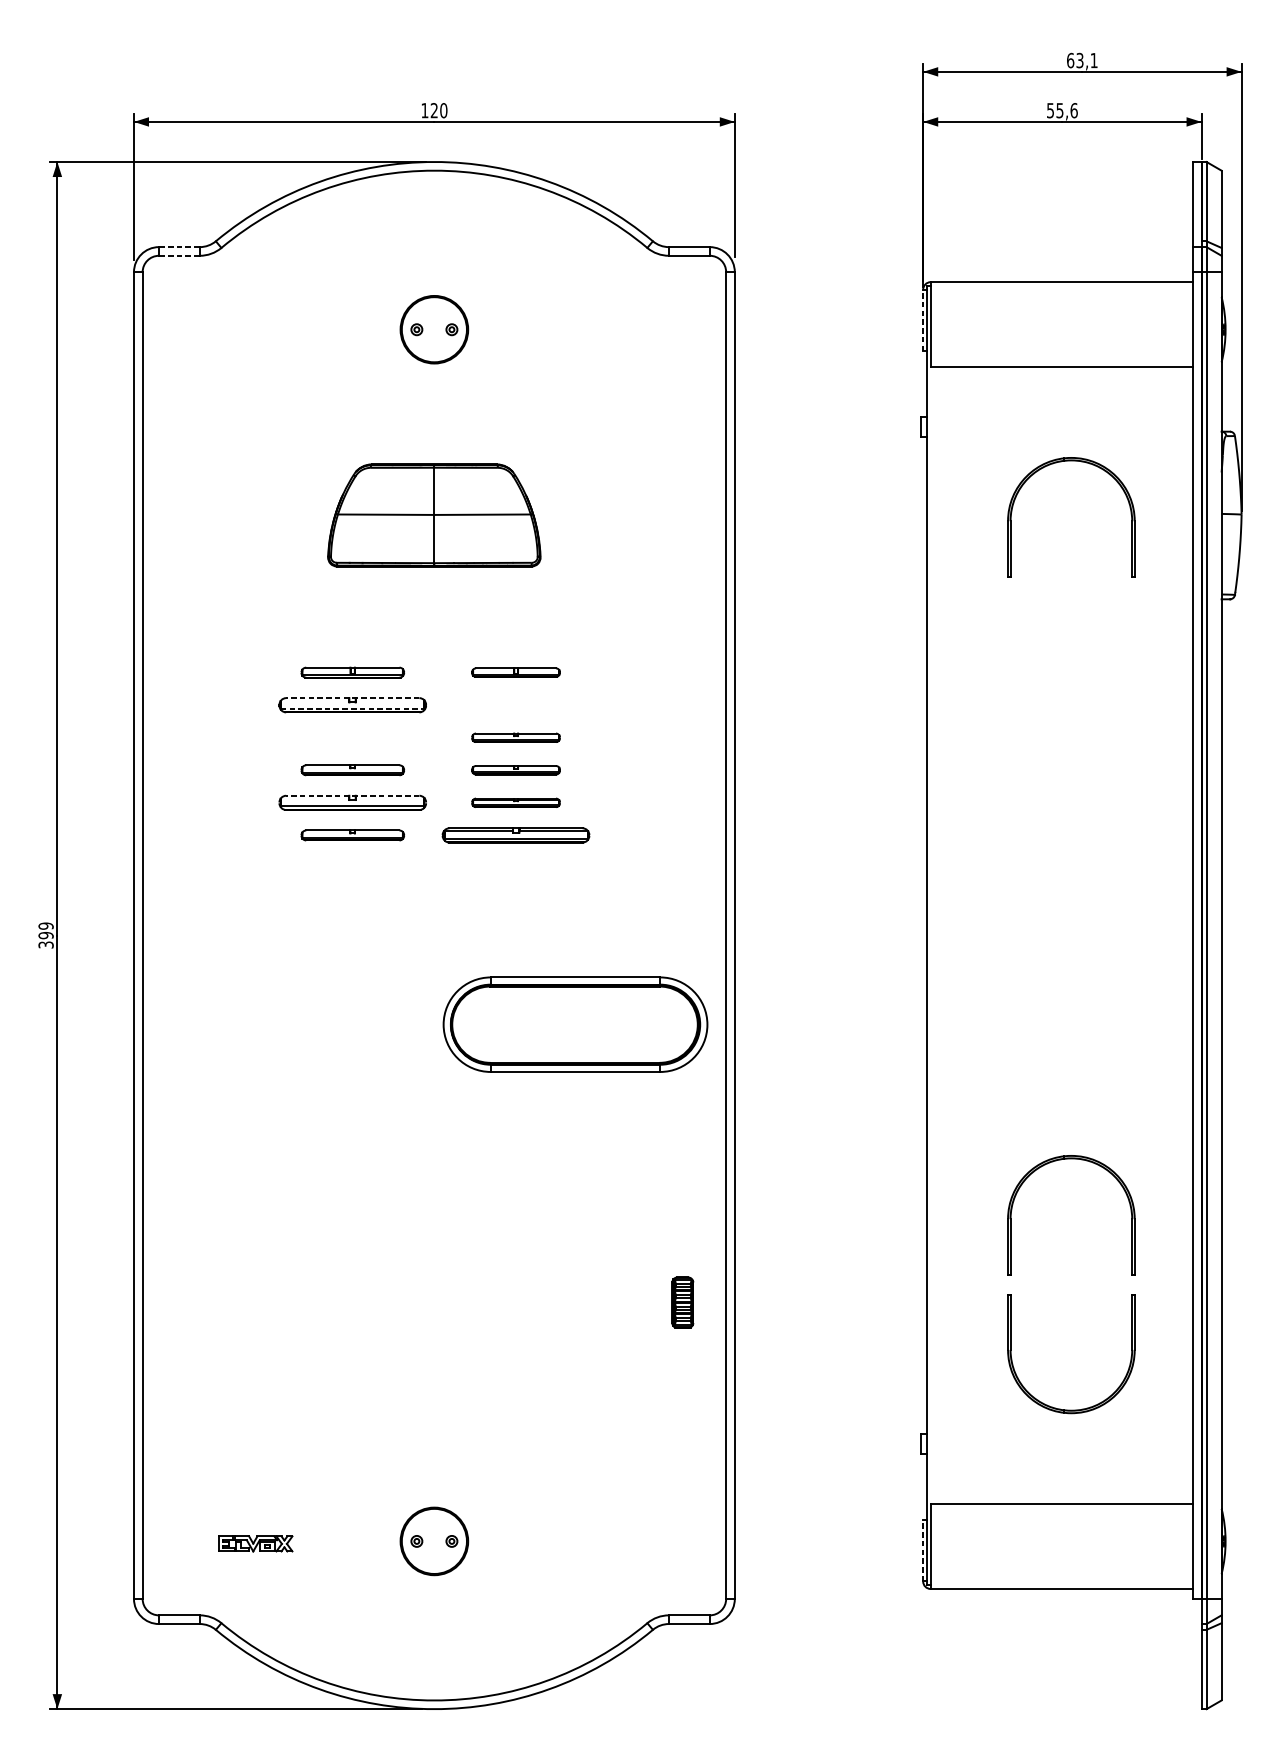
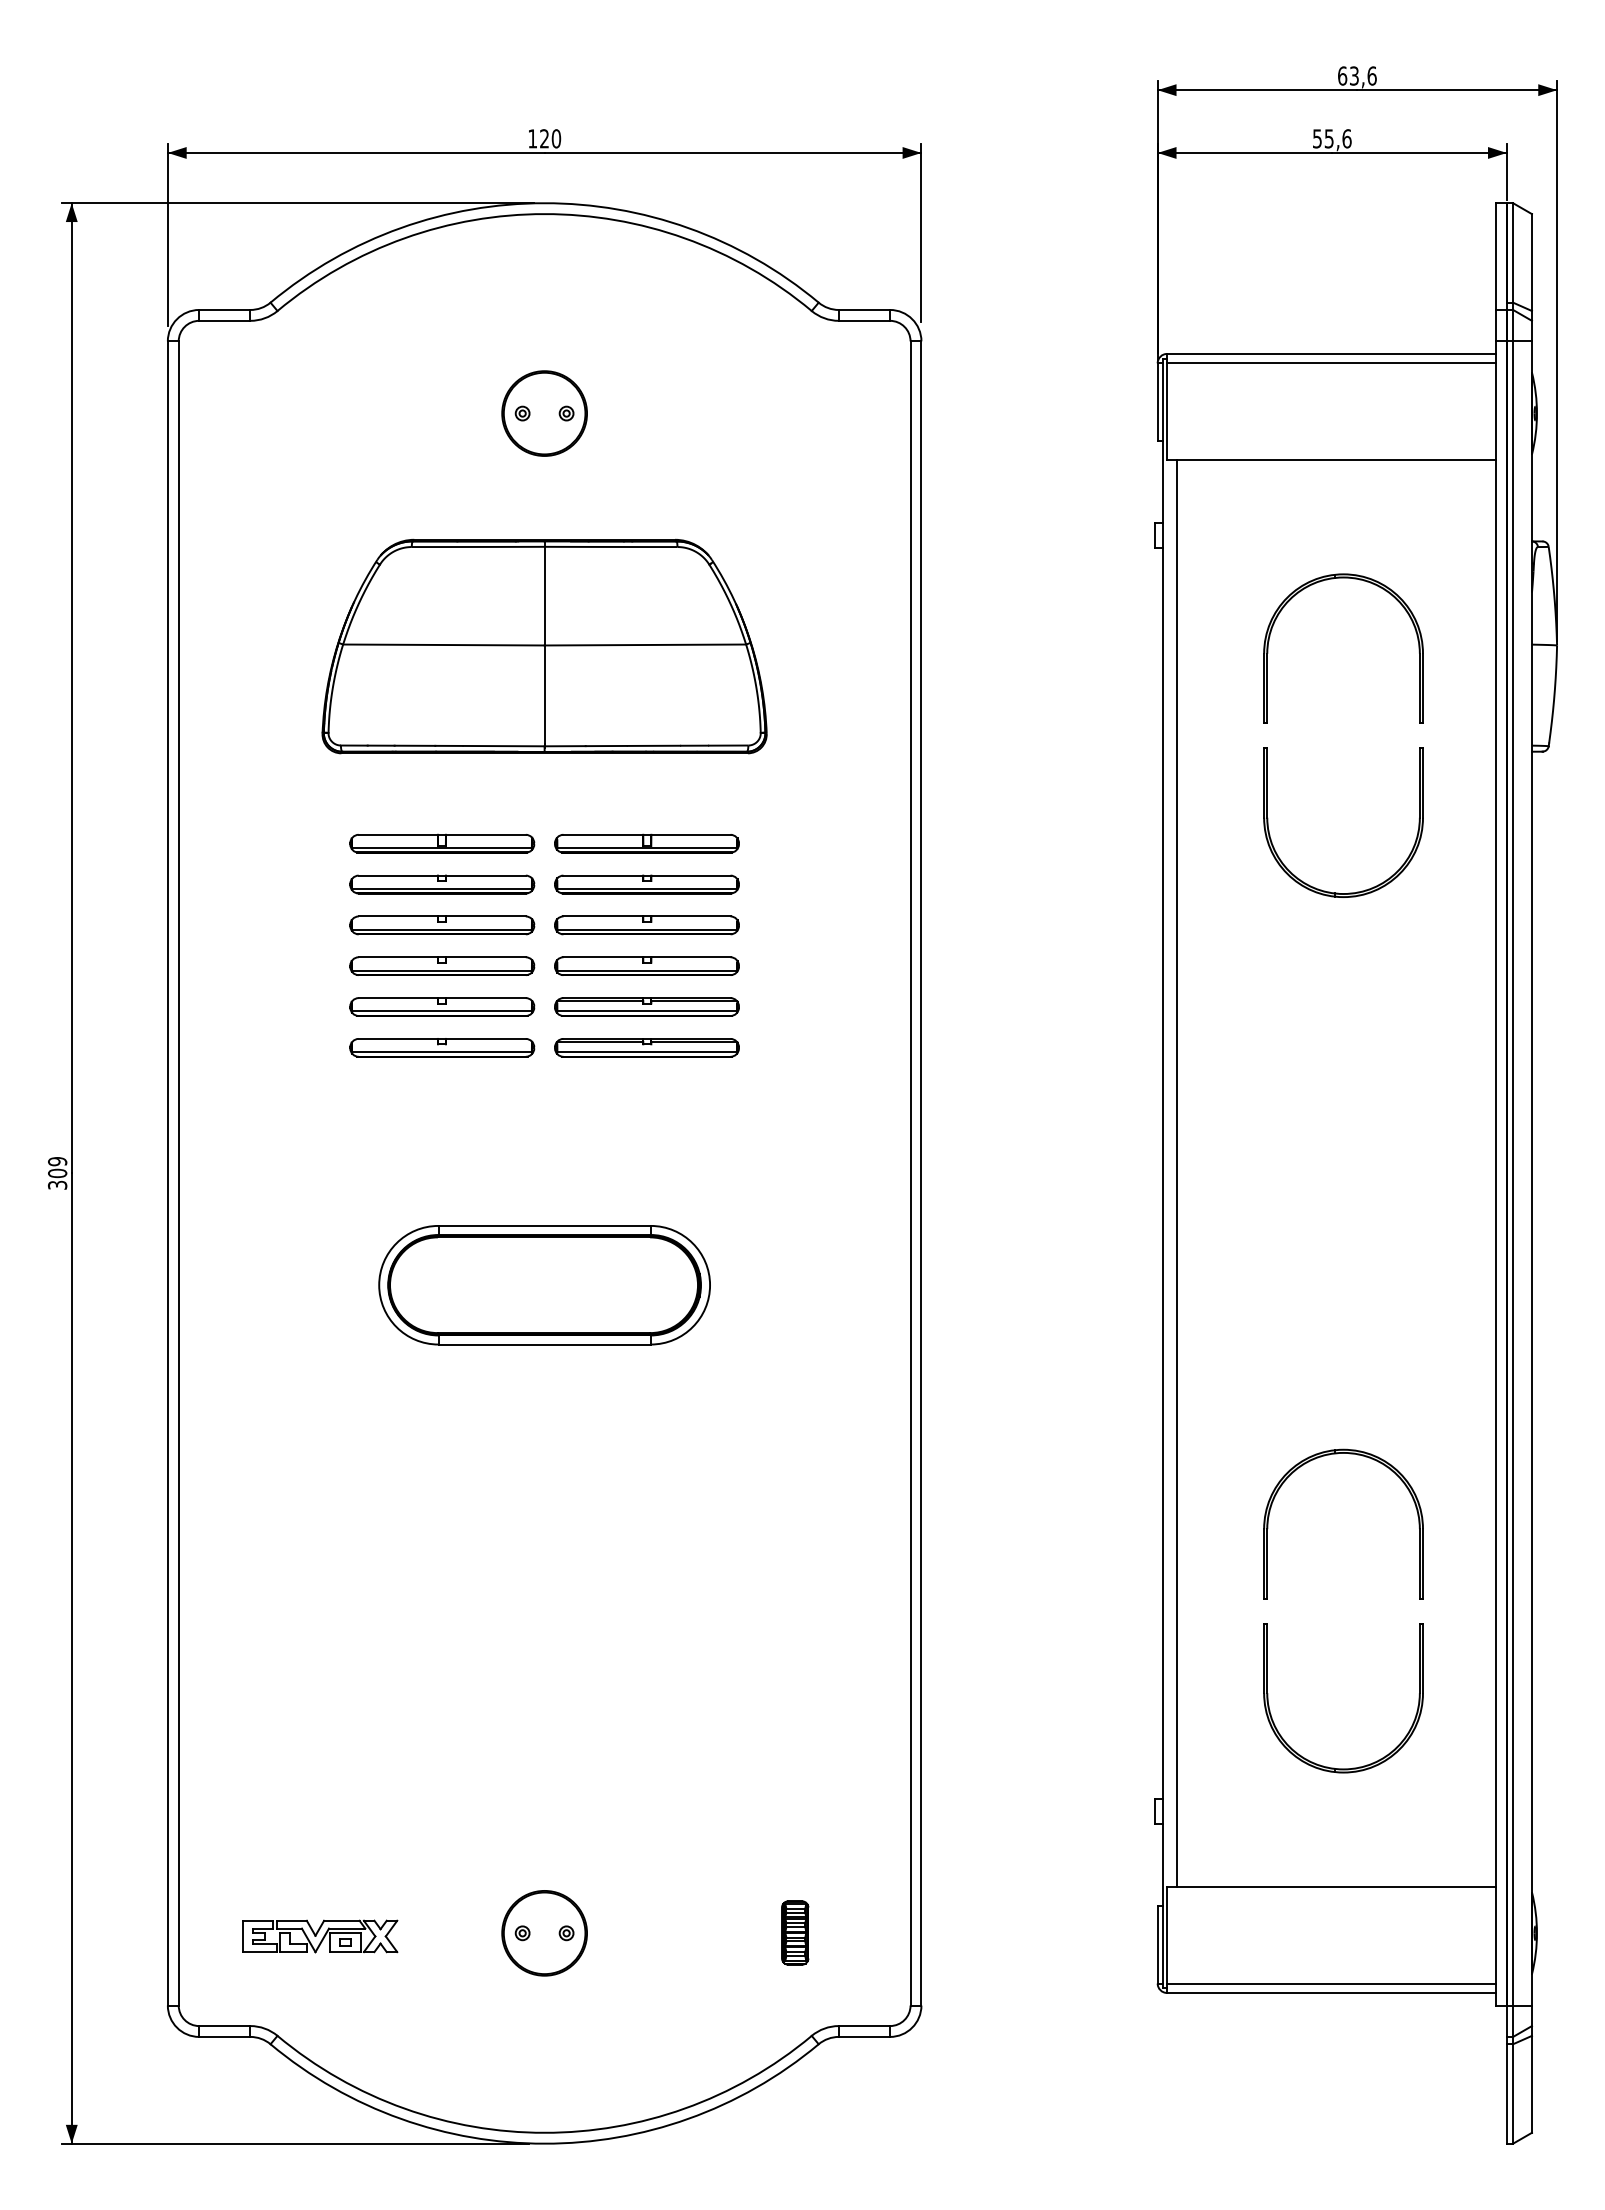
text: (1093, 60) -> (1371, 75), 63,1 -> 63,6
line: (179, 246) -> (224, 309), dashed -> solid
line: (179, 255) -> (224, 320), dashed -> solid
line: (1061, 289) -> (1331, 363), added
line: (923, 320) -> (1157, 401), dashed -> solid
part: (434, 515) -> (544, 646), size x1.67
part: (352, 672) -> (442, 843), size x1.43
part: (515, 672) -> (646, 843), size x1.67
line: (352, 698) -> (442, 875), dashed -> solid
part: (515, 705) -> (646, 884), added
line: (352, 708) -> (441, 888), dashed -> solid
part: (1067, 711) -> (1338, 892), added
part: (352, 737) -> (442, 925), added
part: (515, 737) -> (646, 925), size x1.67
part: (352, 769) -> (442, 965), size x1.43
part: (515, 769) -> (646, 965), size x1.67
line: (352, 796) -> (442, 998), dashed -> solid
part: (515, 802) -> (646, 1006), size x1.67
part: (352, 835) -> (442, 1047), size x1.43
text: (46, 935) -> (57, 1173), 399 -> 309
line: (938, 935) -> (1177, 1173), added
part: (575, 1024) -> (544, 1285), moved
part: (683, 1302) -> (795, 1932), moved
part: (255, 1543) -> (320, 1936), size x1.67
line: (923, 1550) -> (1157, 1944), dashed -> solid
line: (1061, 1581) -> (1331, 1983), added

